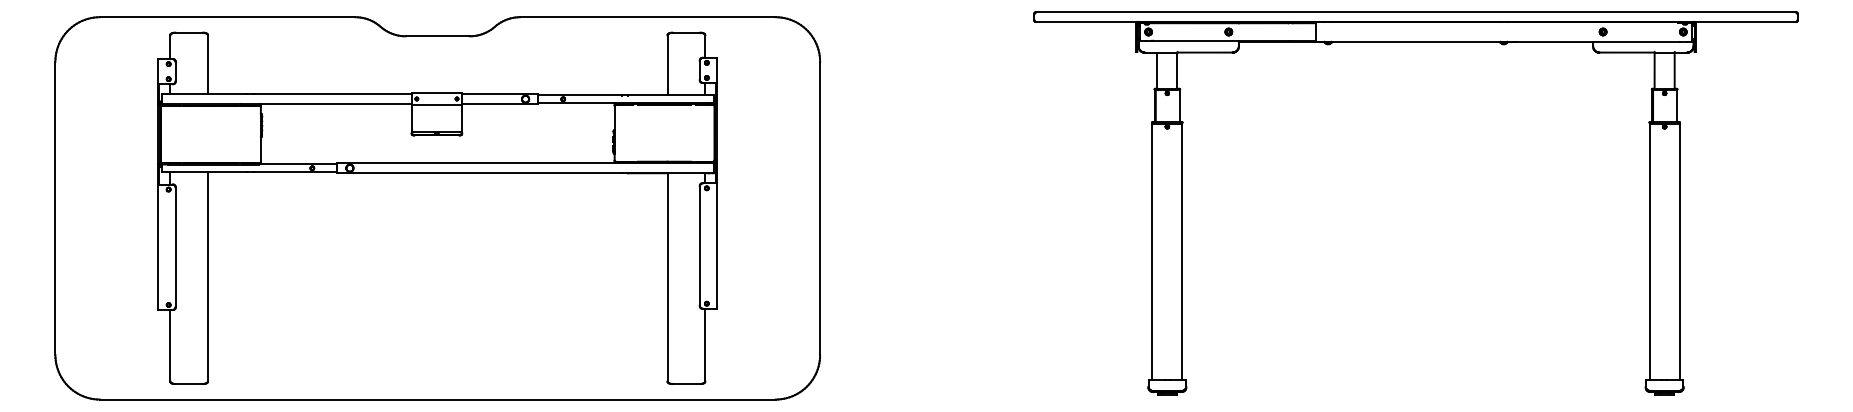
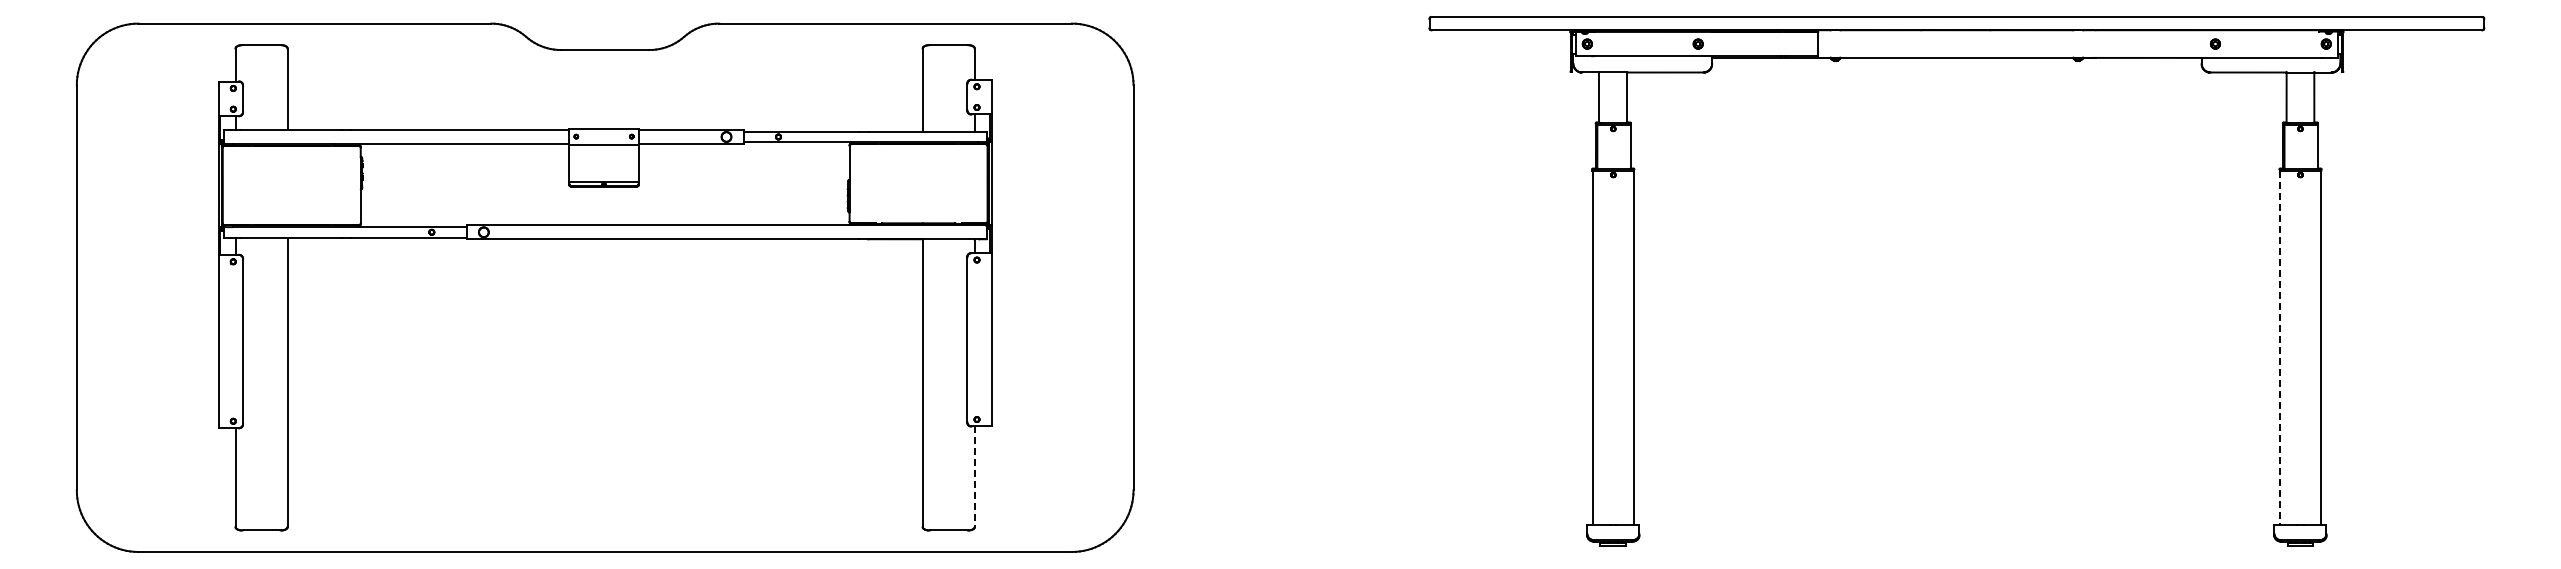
line: (1649, 252) -> (2279, 348), solid -> dashed
line: (705, 345) -> (974, 477), solid -> dashed

